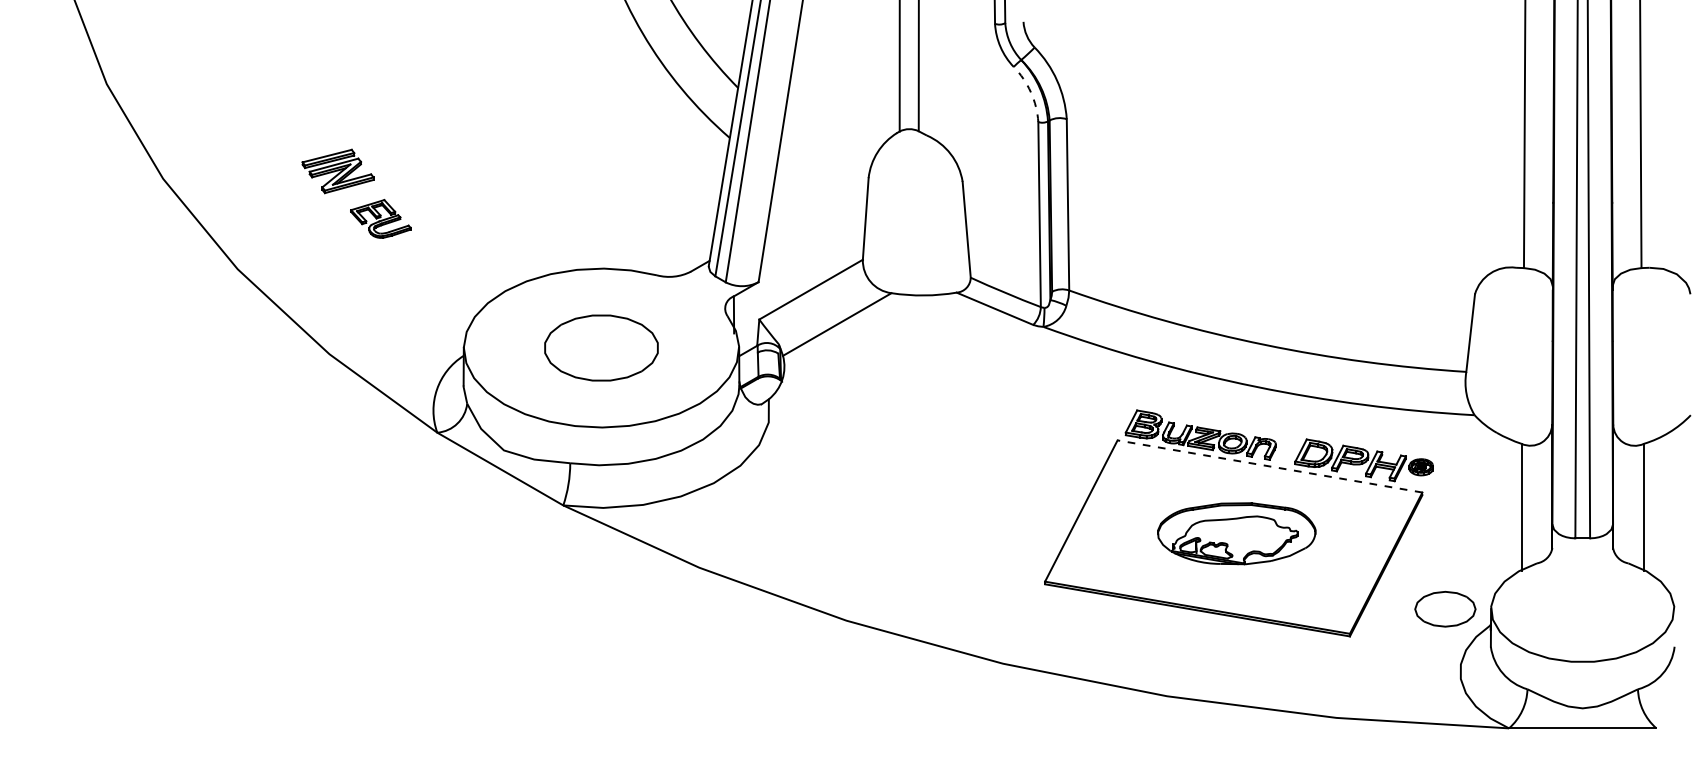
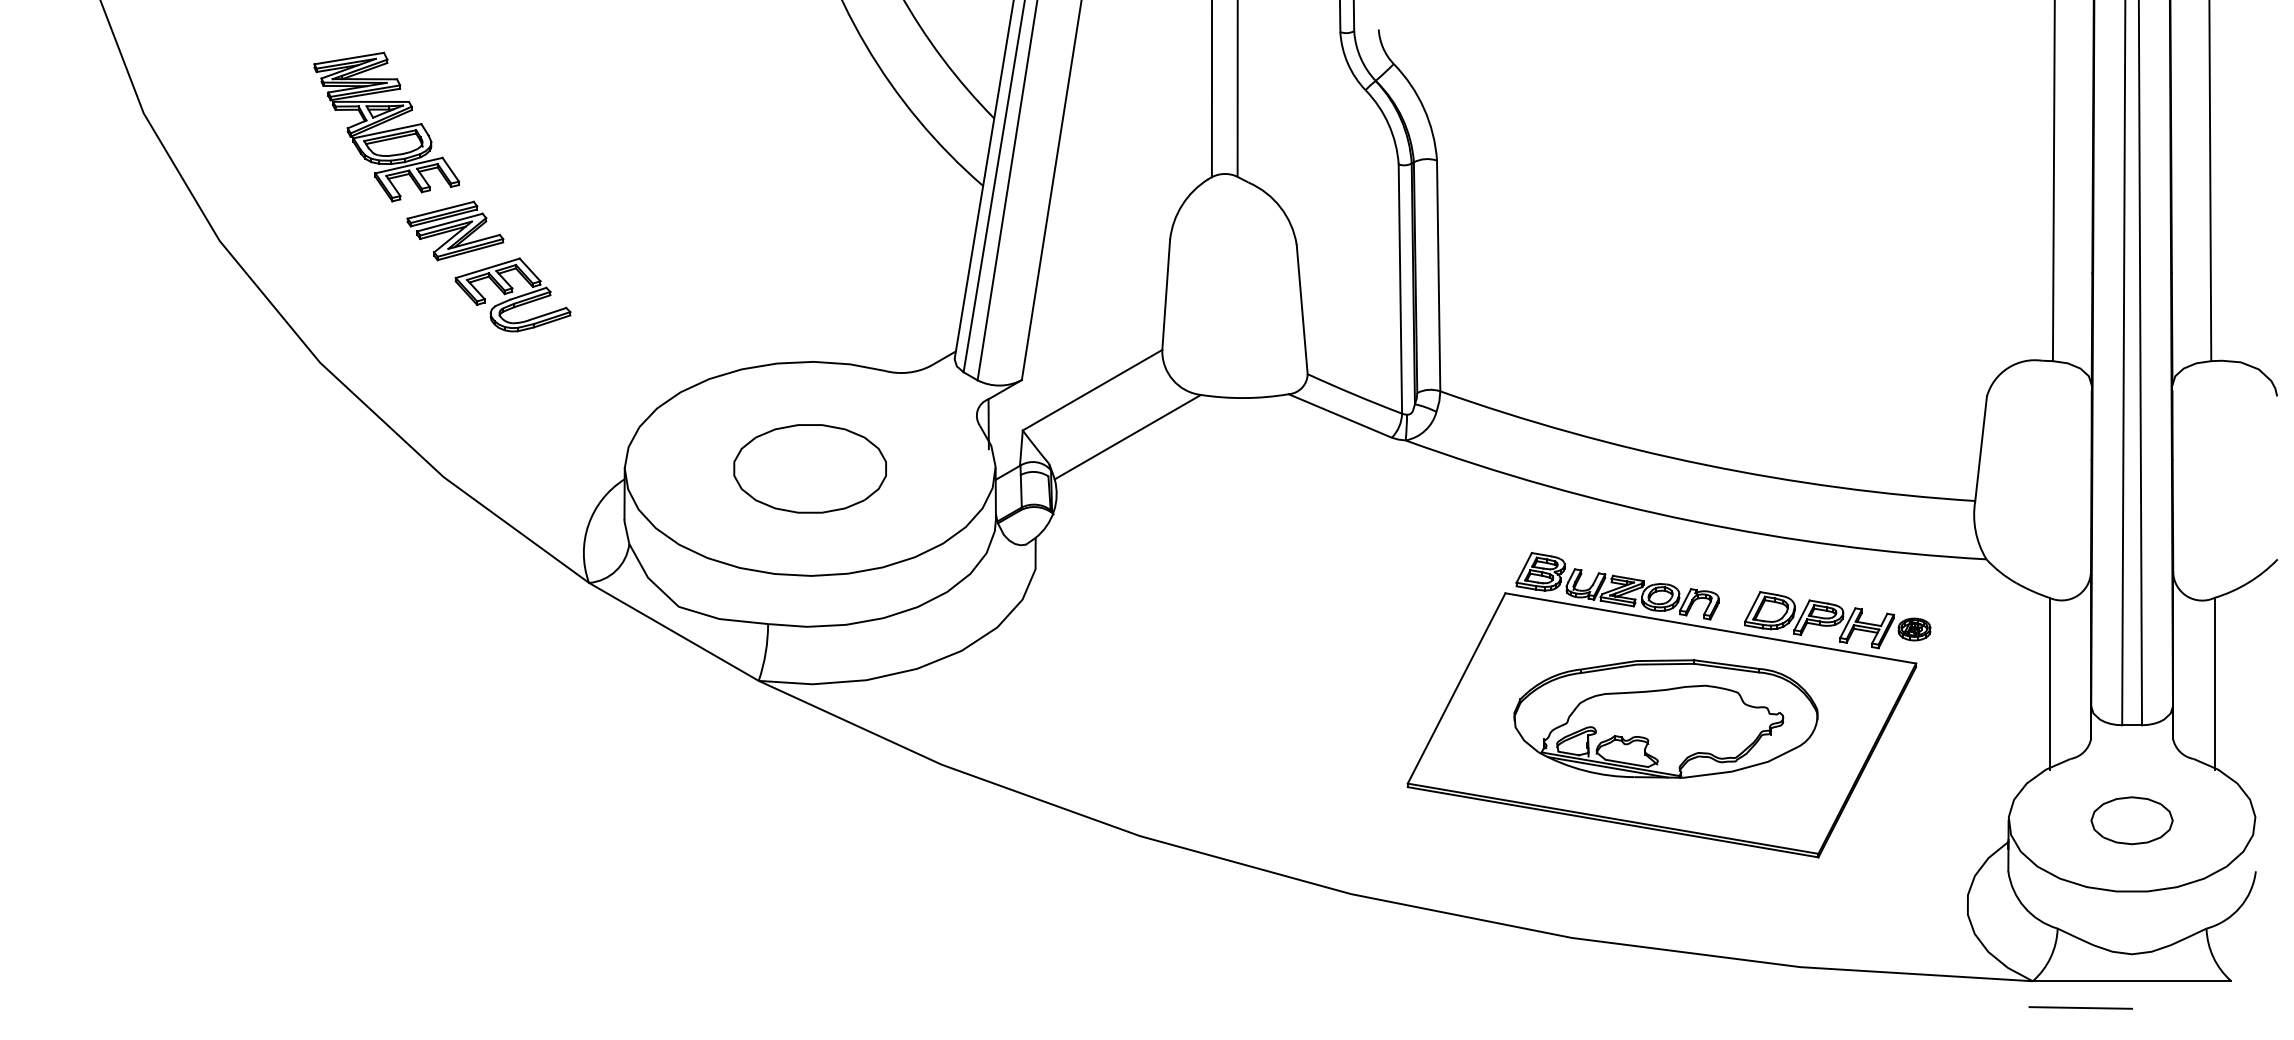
arc: (1030, 92) -> (1388, 124), dashed -> solid
part: (286, 93) -> (386, 126), added
part: (380, 218) -> (512, 294), size x1.43
line: (1269, 466) -> (1710, 628), dashed -> solid
part: (1236, 533) -> (1665, 718), size x1.43
part: (1444, 609) -> (2131, 820), moved
line: (1544, 747) -> (2080, 1007), added

